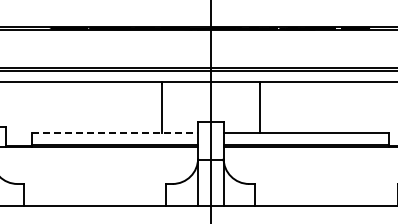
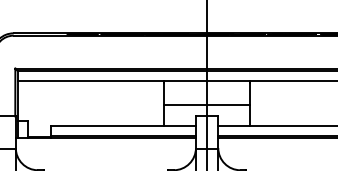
line: (210, 109) -> (206, 105), added
line: (115, 133) -> (123, 126), dashed -> solid

